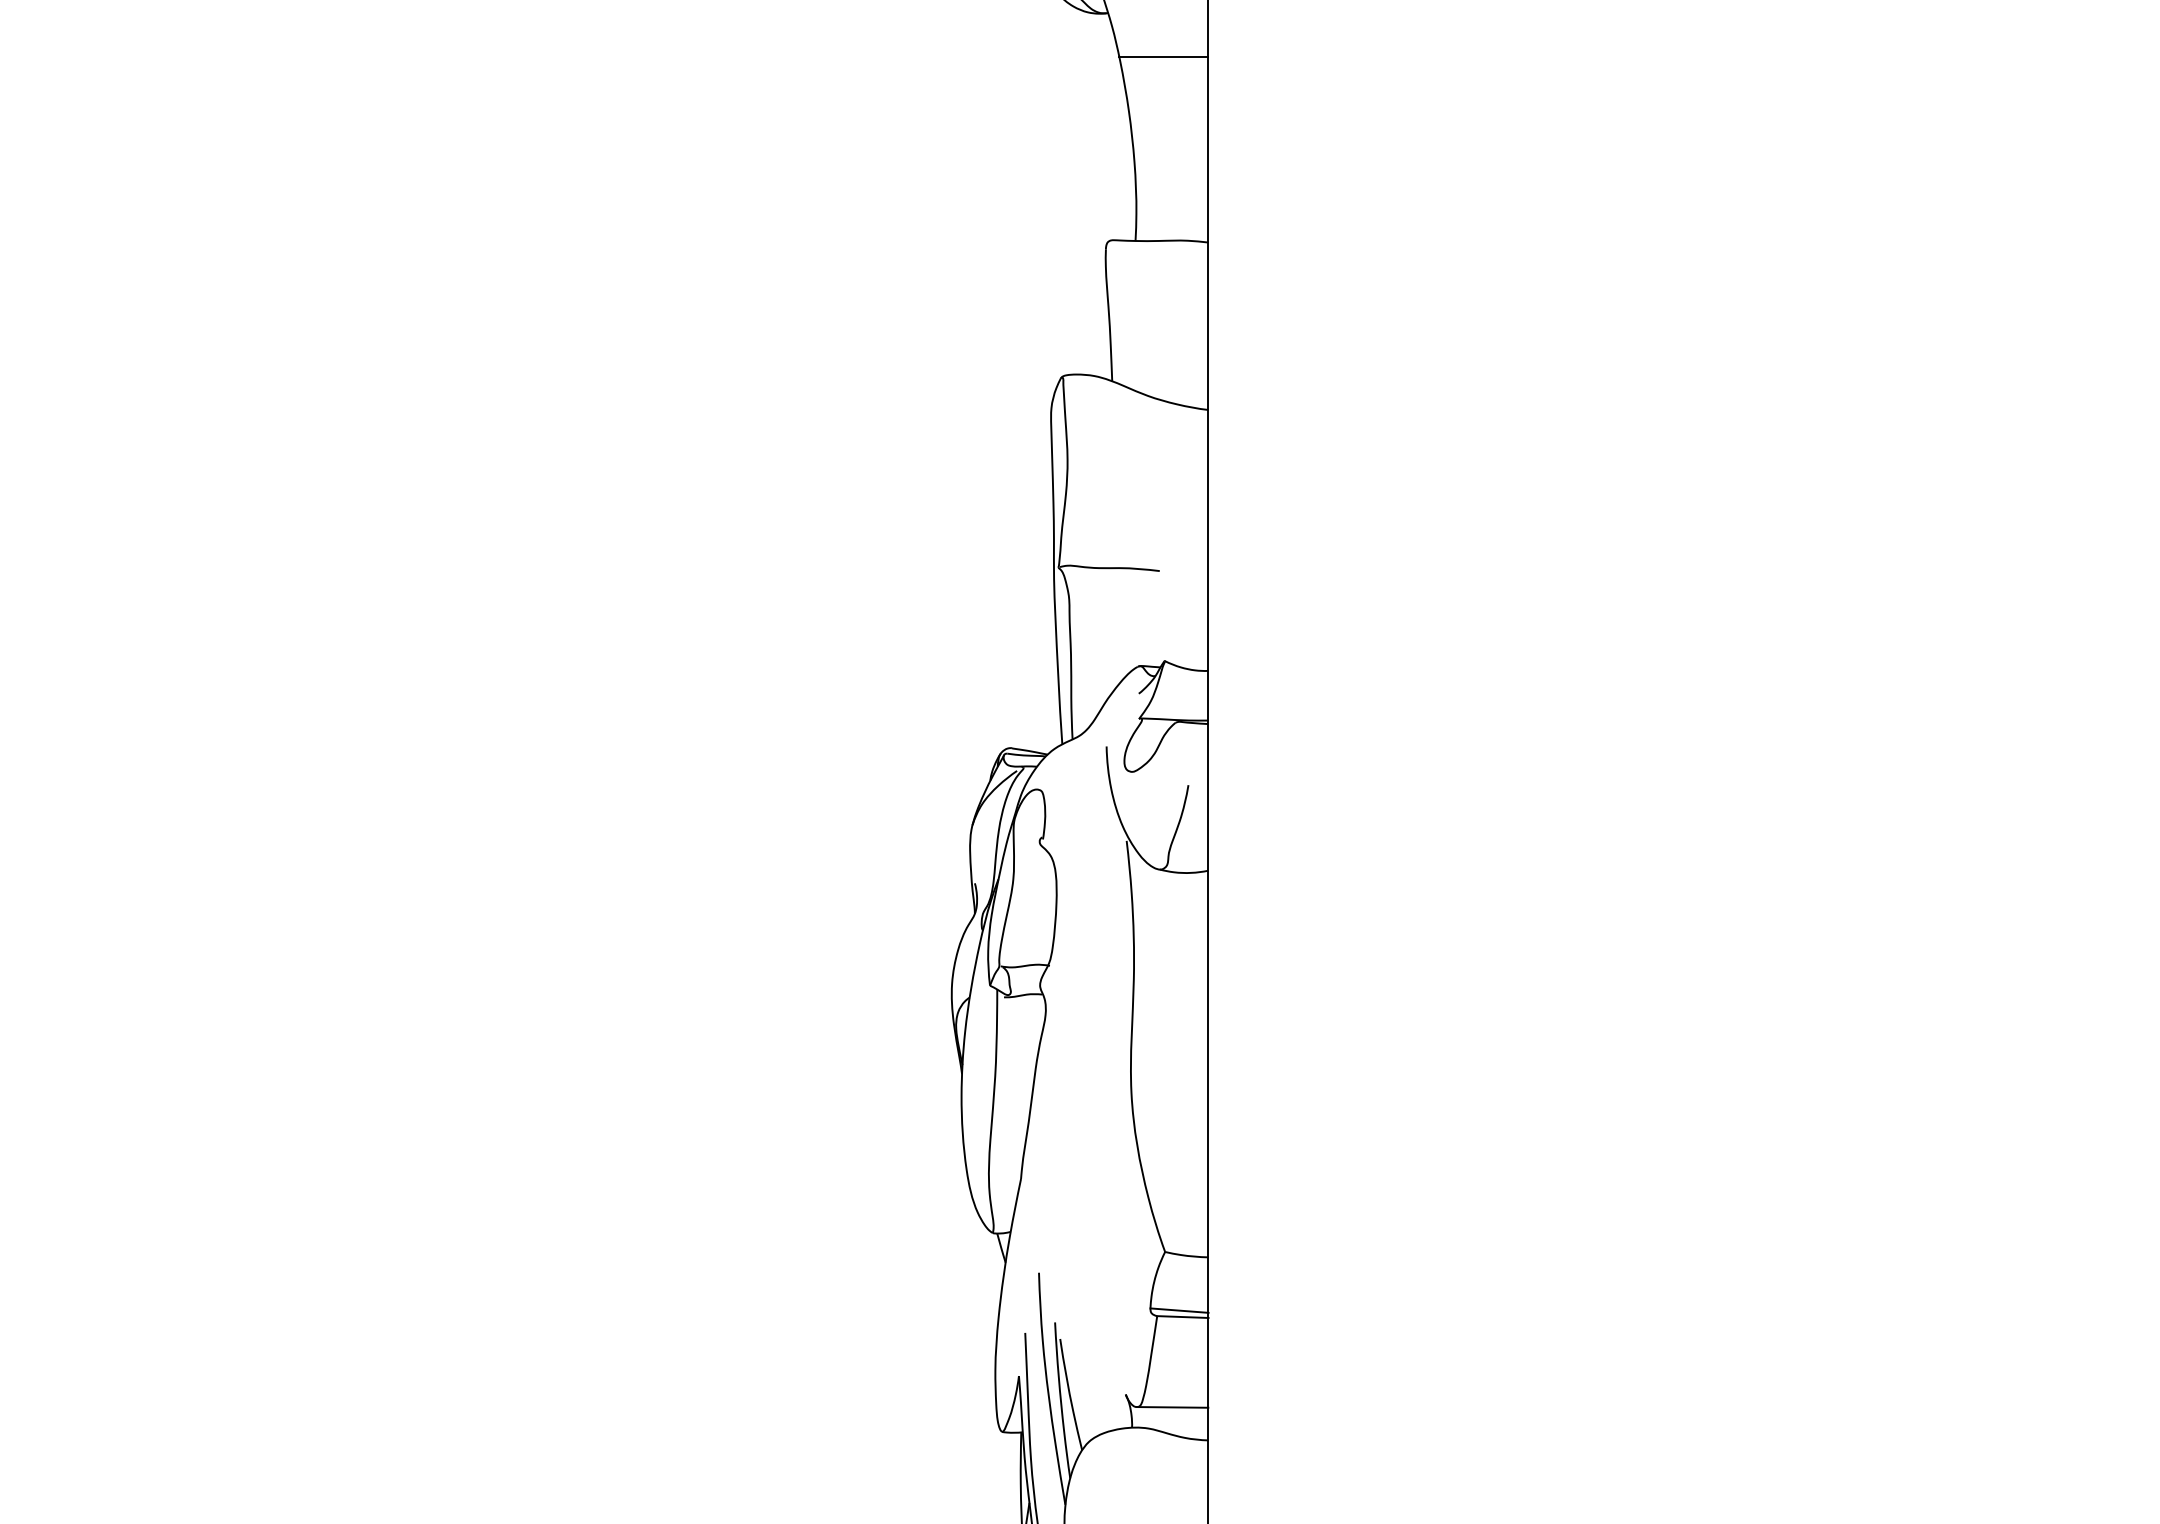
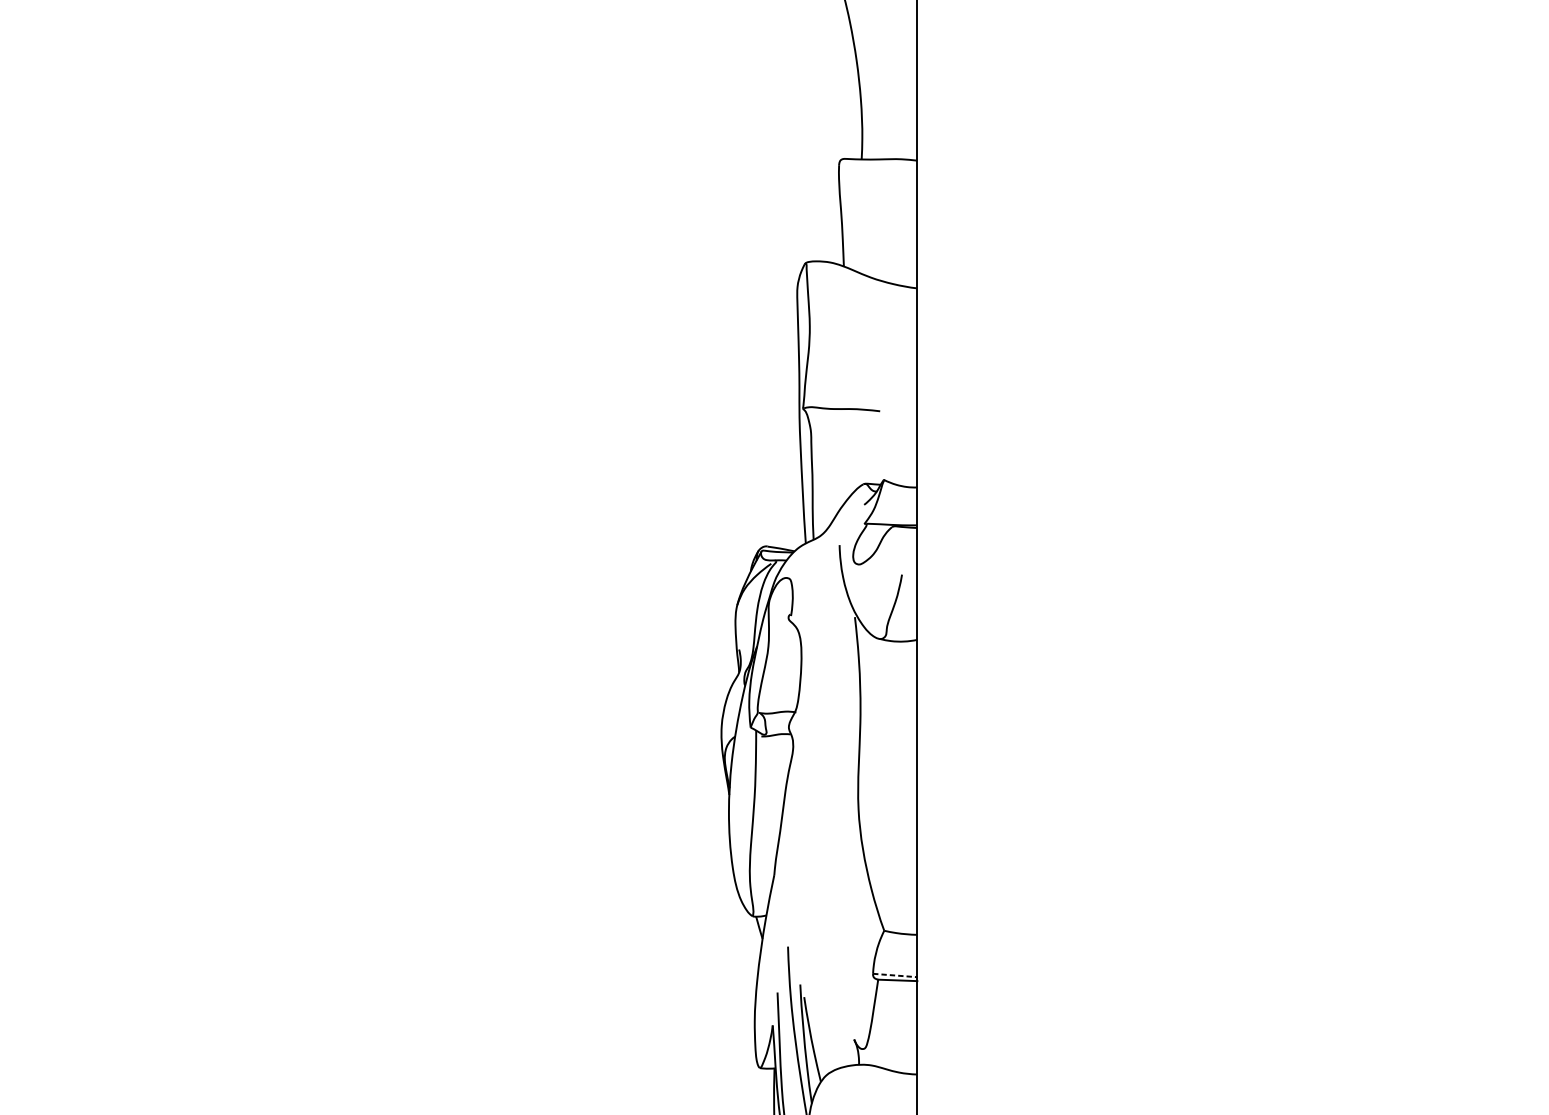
line: (1163, 56) -> (883, 18), removed
line: (1179, 1310) -> (895, 975), solid -> dashed
line: (1172, 1407) -> (889, 1049), removed

